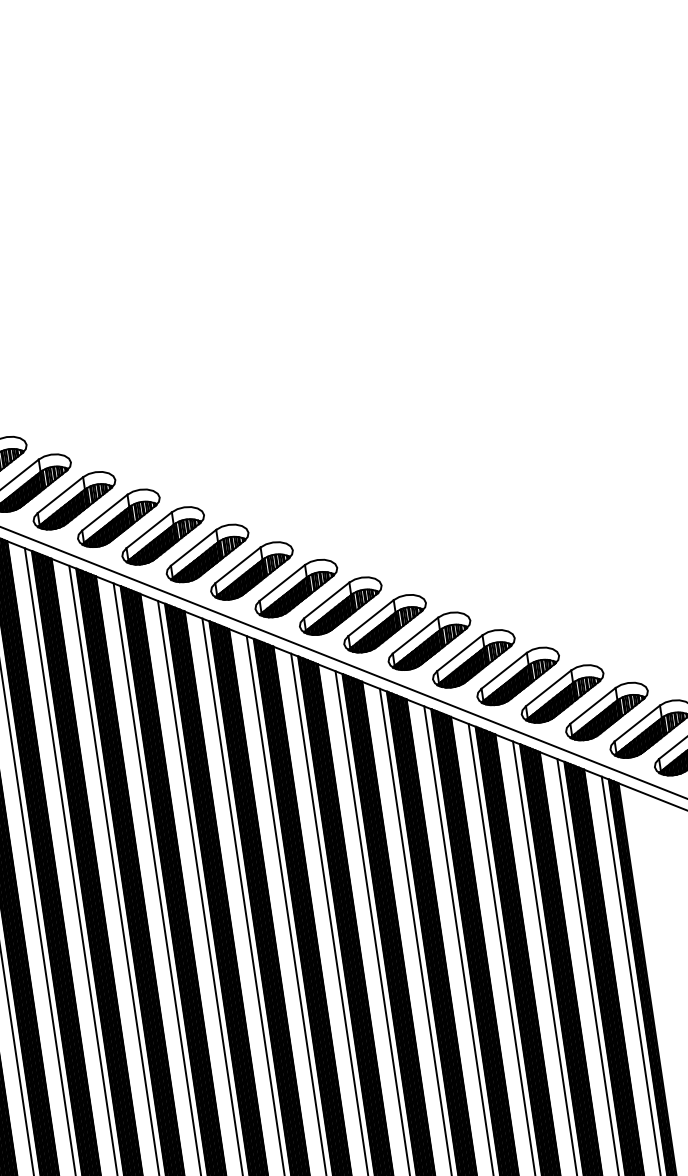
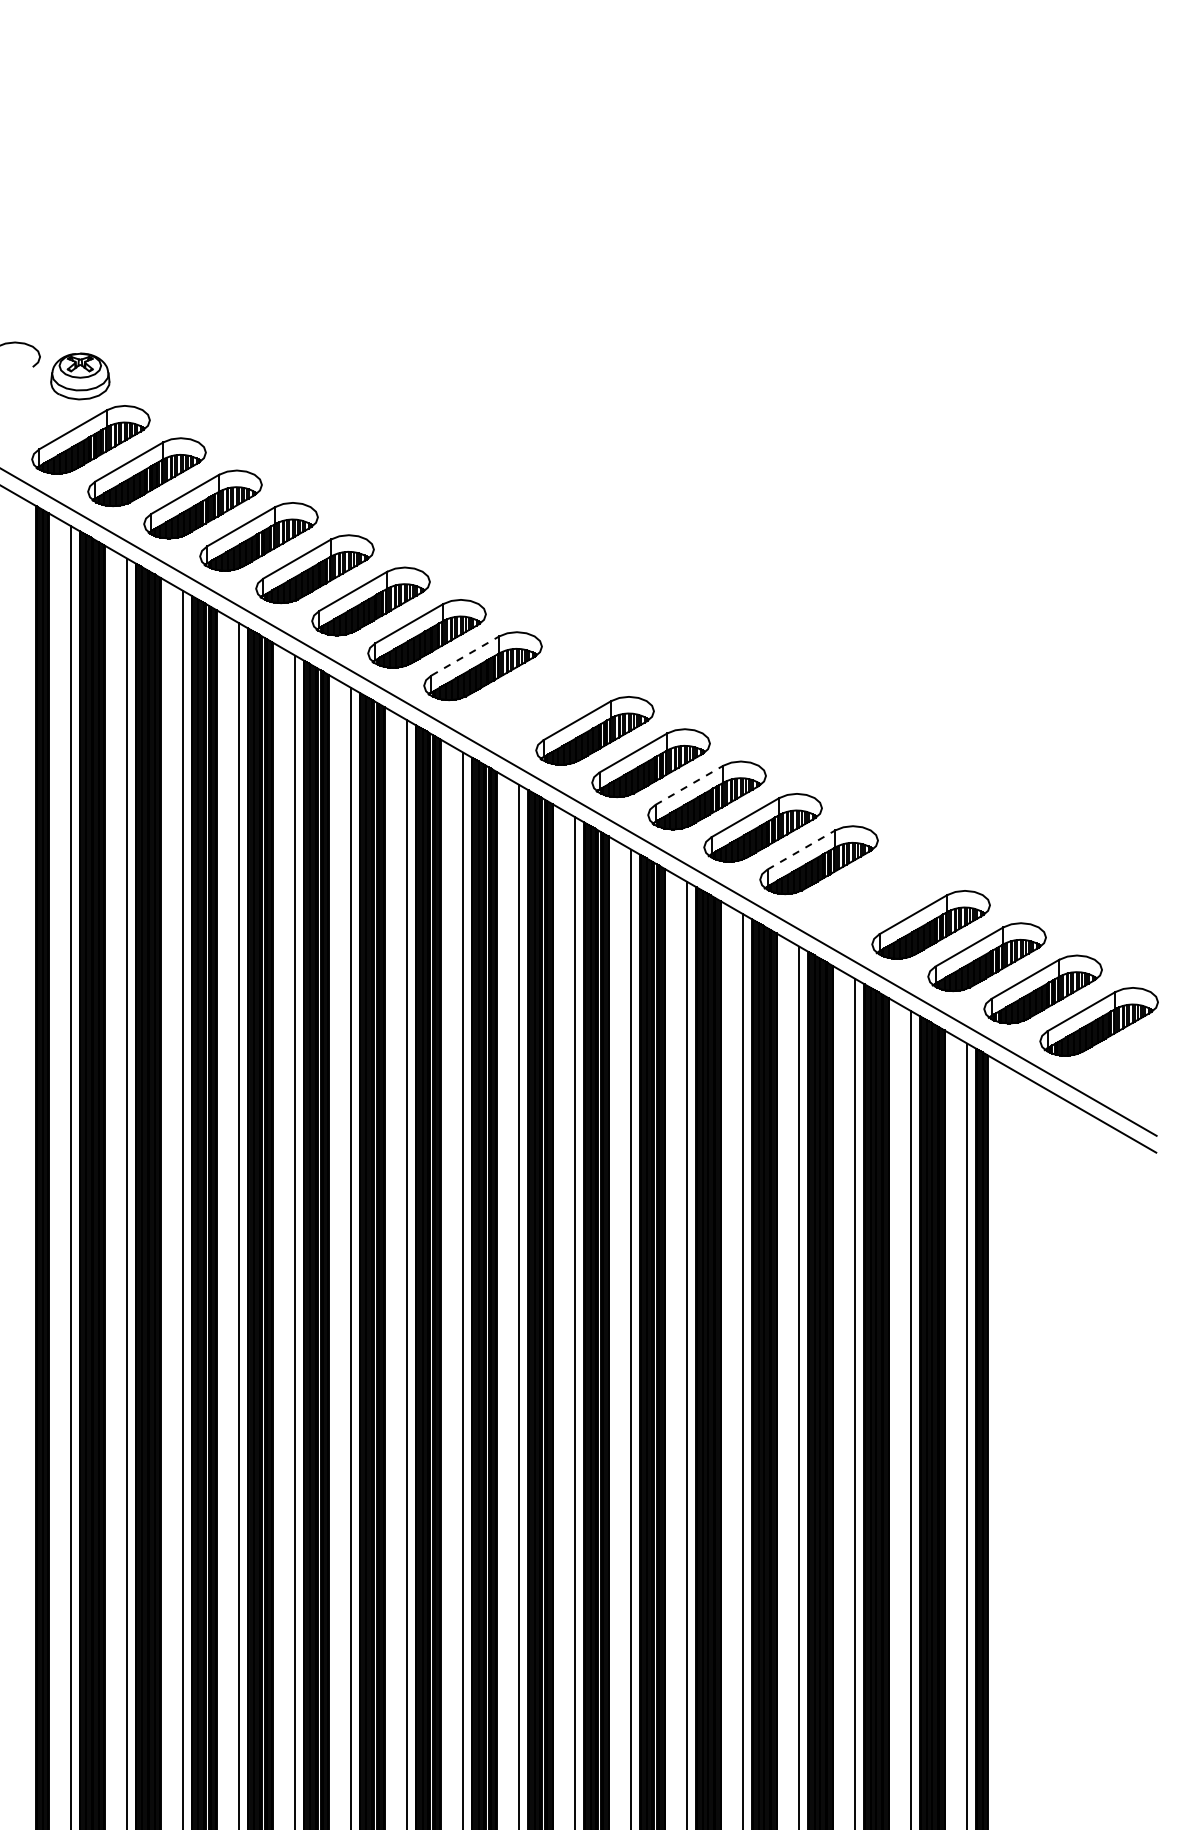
line: (193, 547) -> (465, 655), solid -> dashed
part: (251, 570) -> (538, 698), removed
line: (371, 618) -> (689, 785), solid -> dashed
line: (459, 652) -> (801, 849), solid -> dashed
part: (517, 676) -> (874, 892), removed

